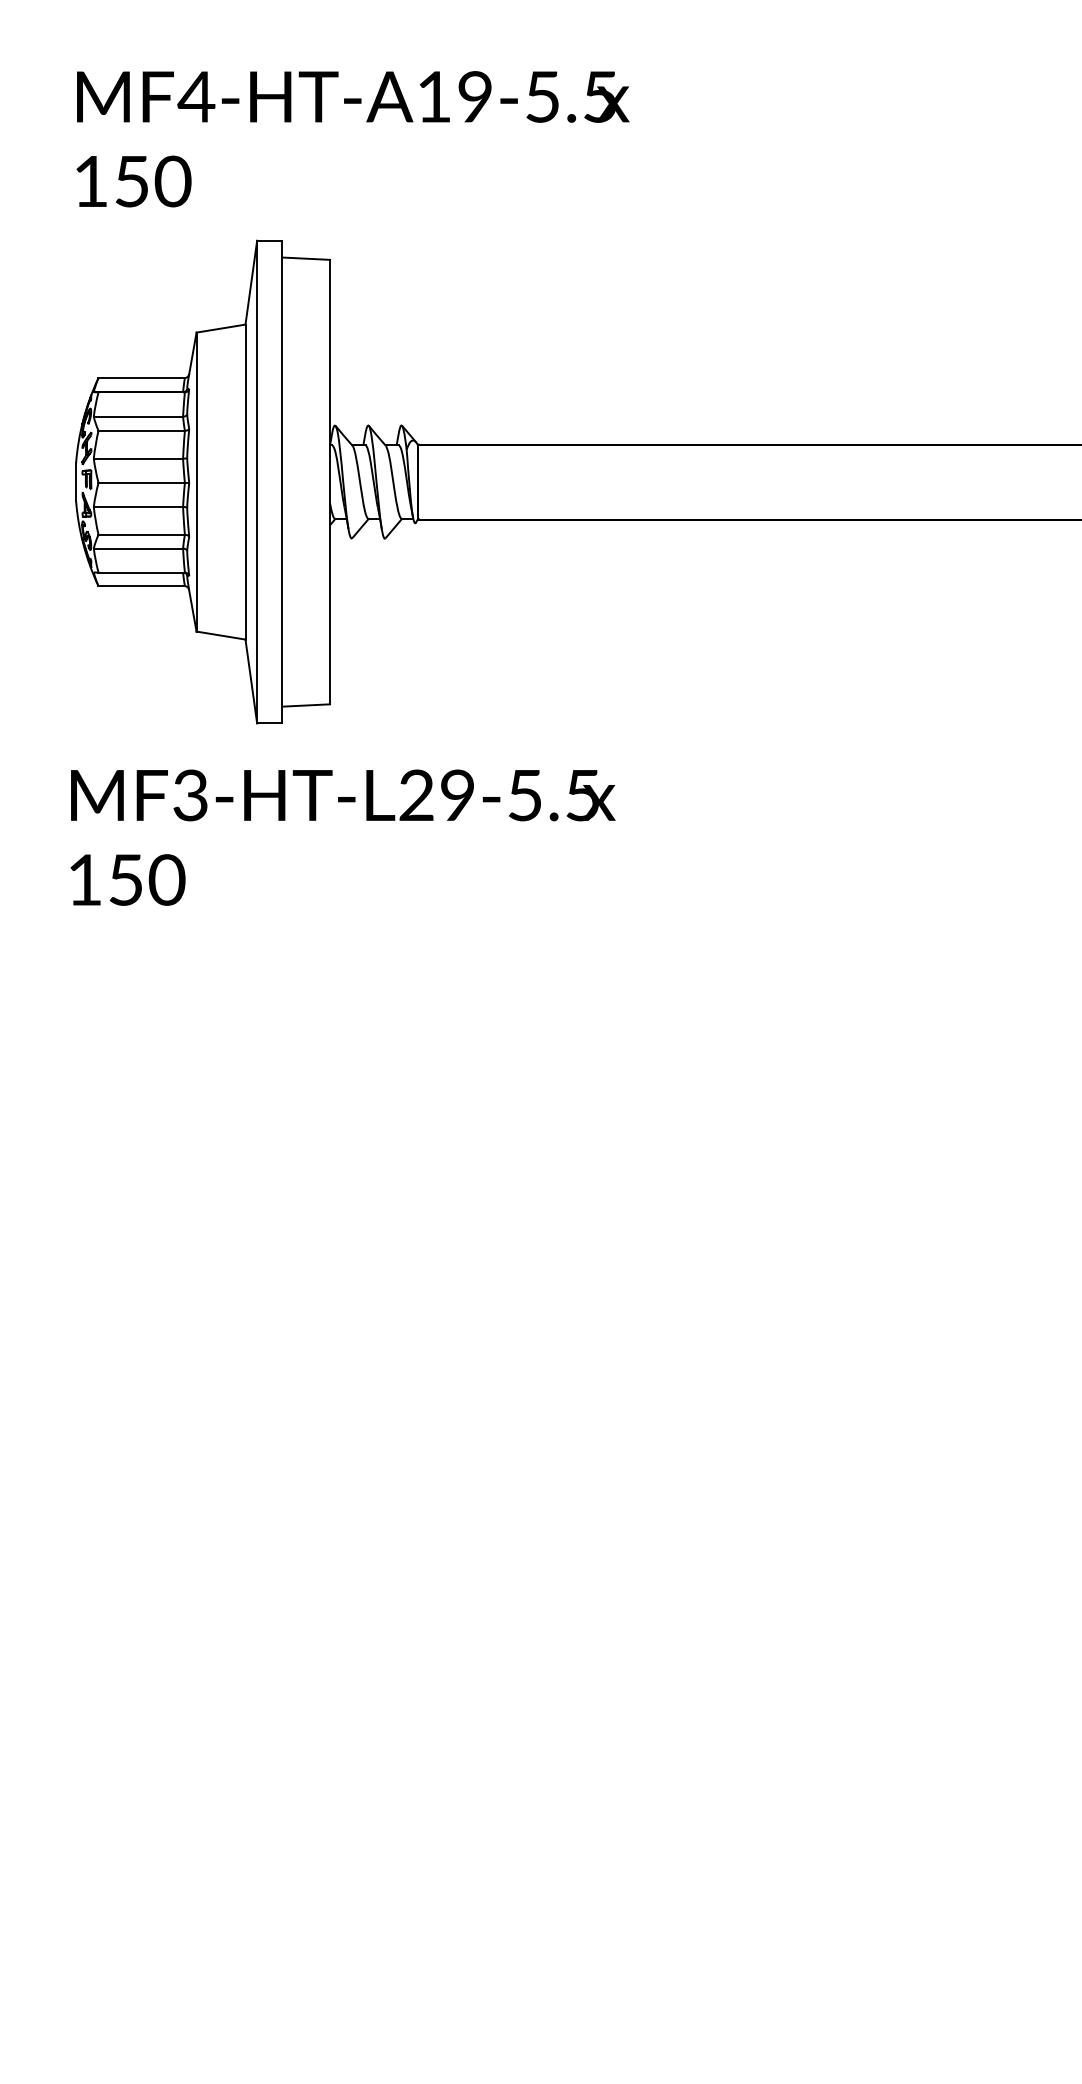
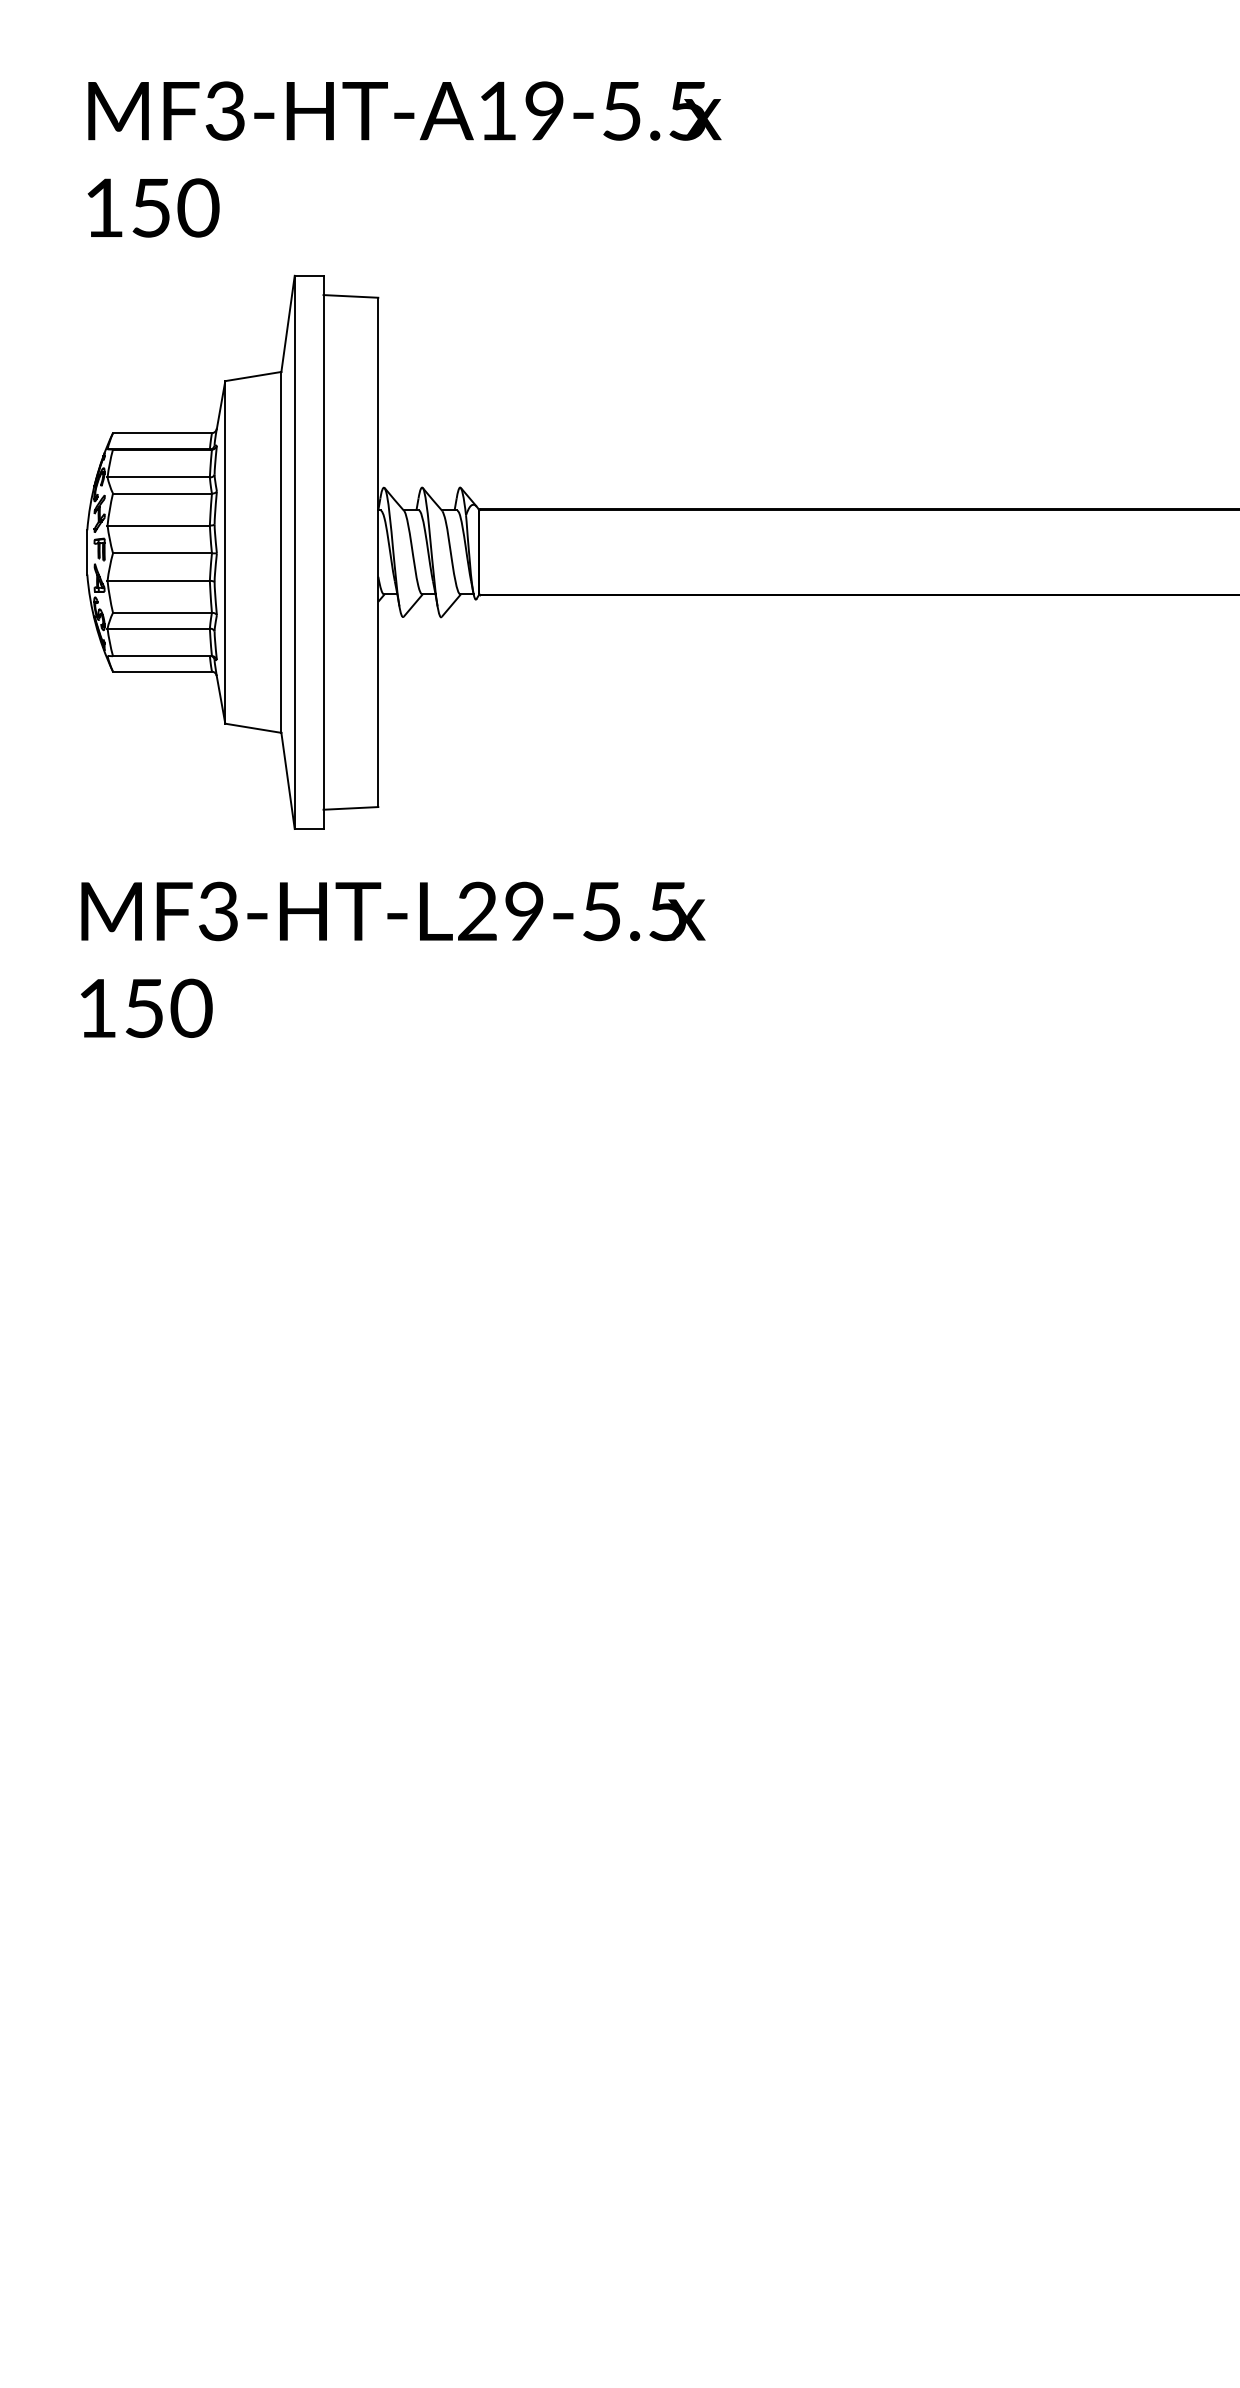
text: (196, 96) -> (225, 110), MF4-HT-A19-5.5 -> MF3-HT-A19-5.5

